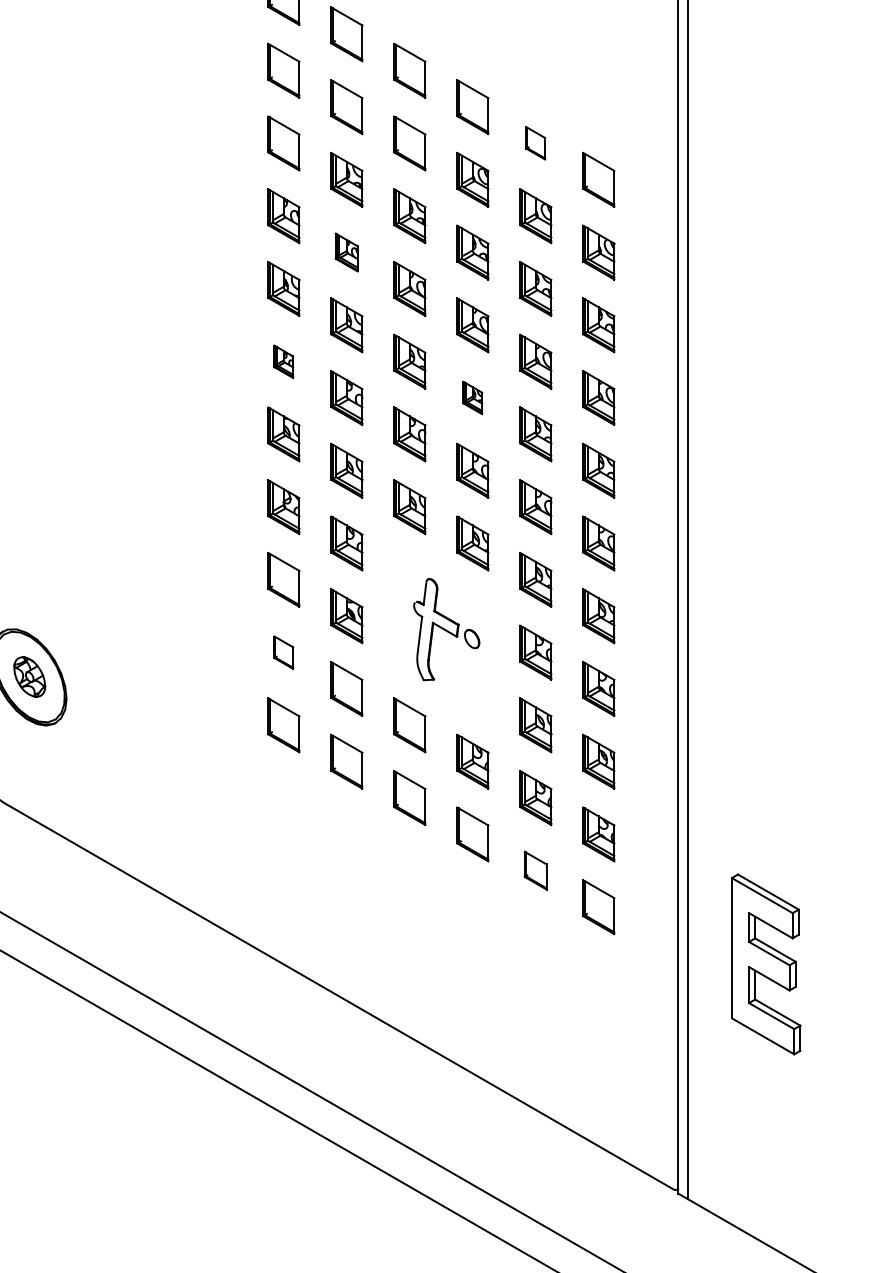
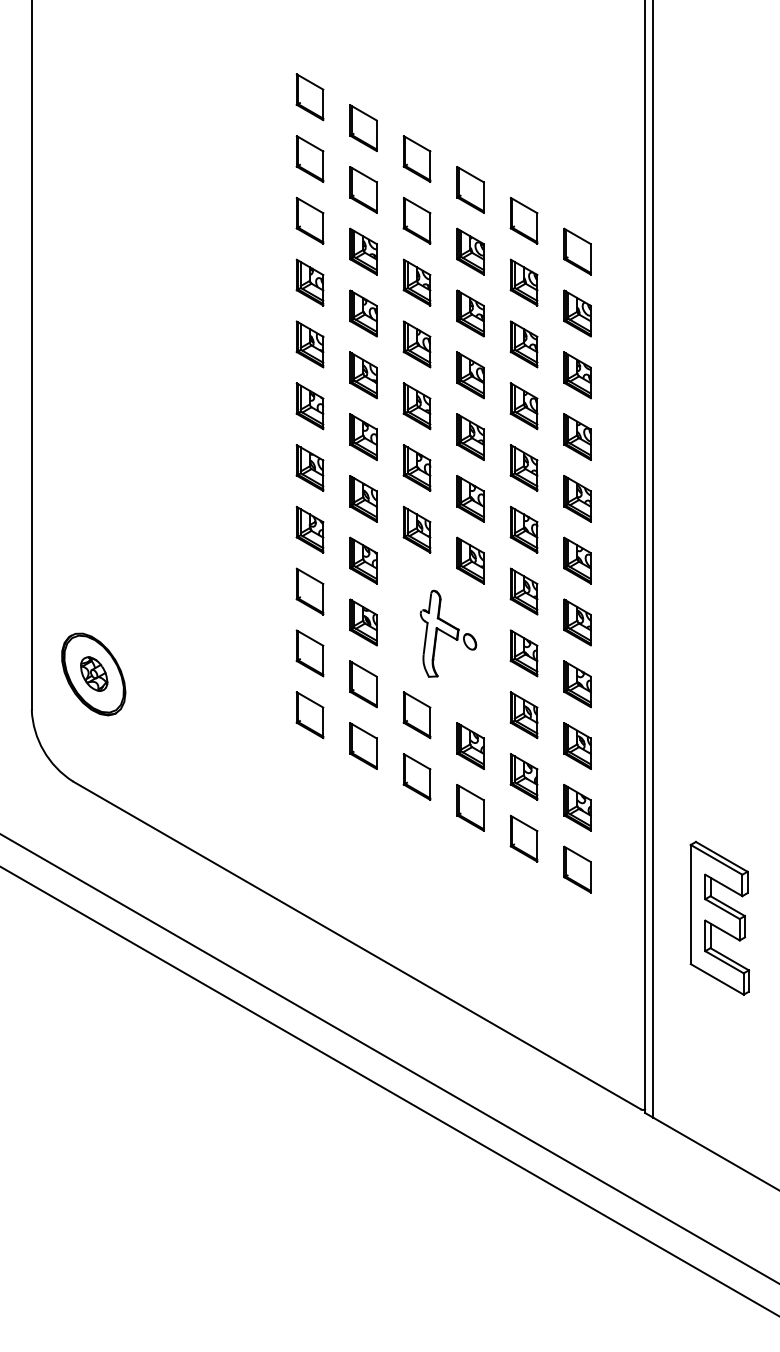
part: (535, 143) -> (523, 220), size x1.67
part: (346, 252) -> (363, 313), size x1.43
part: (283, 362) -> (309, 406), size x1.67
part: (472, 397) -> (470, 436), size x1.67
part: (283, 652) -> (309, 653), size x1.67
part: (535, 870) -> (523, 838), size x1.43

